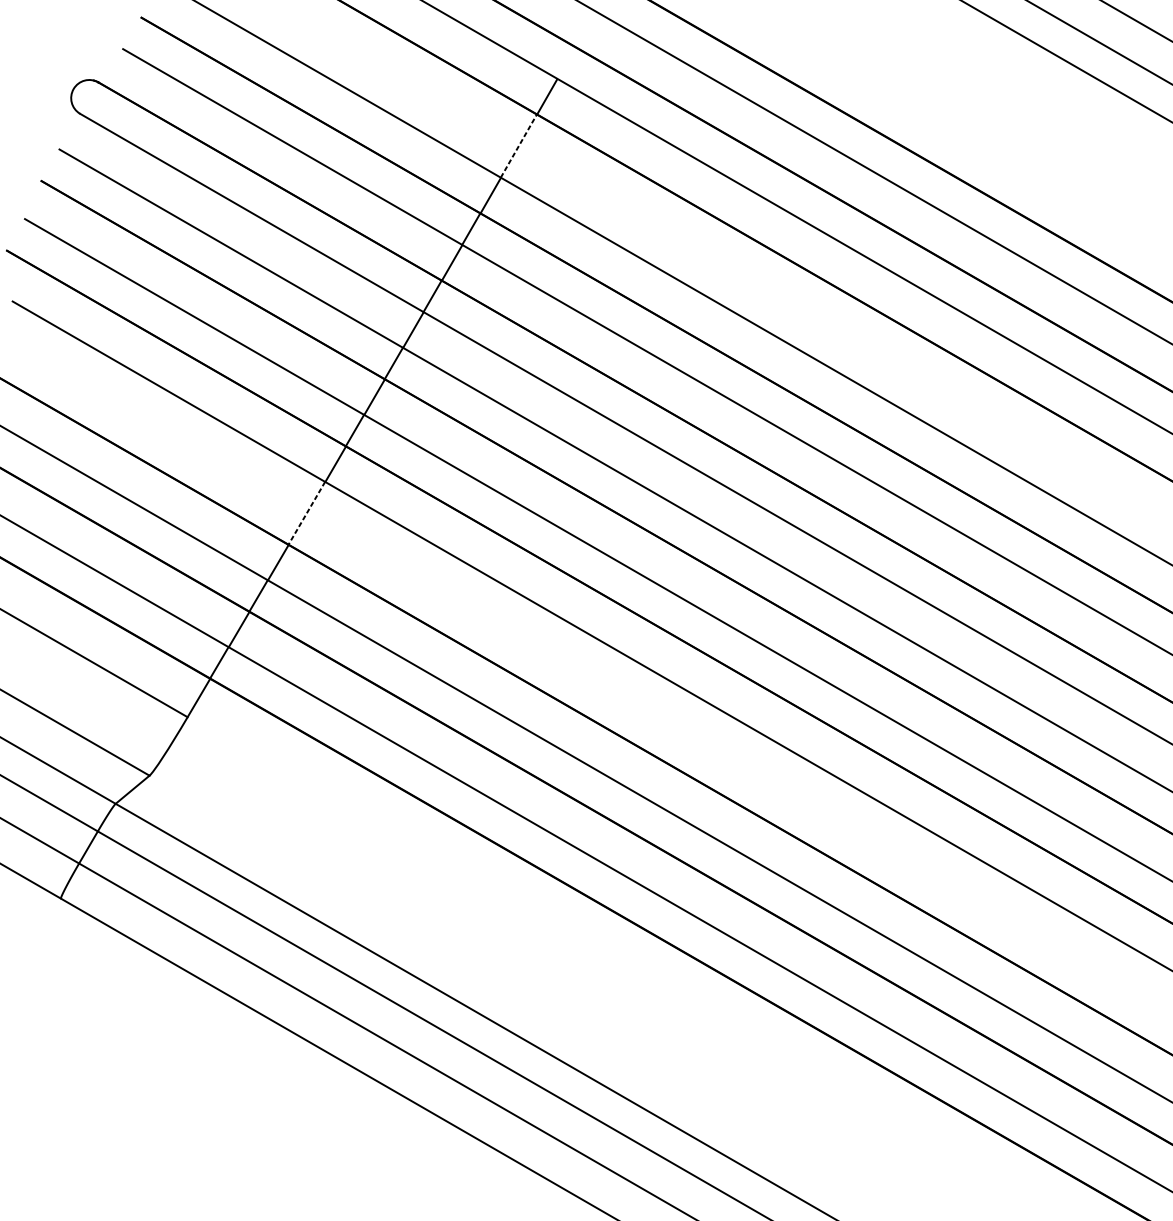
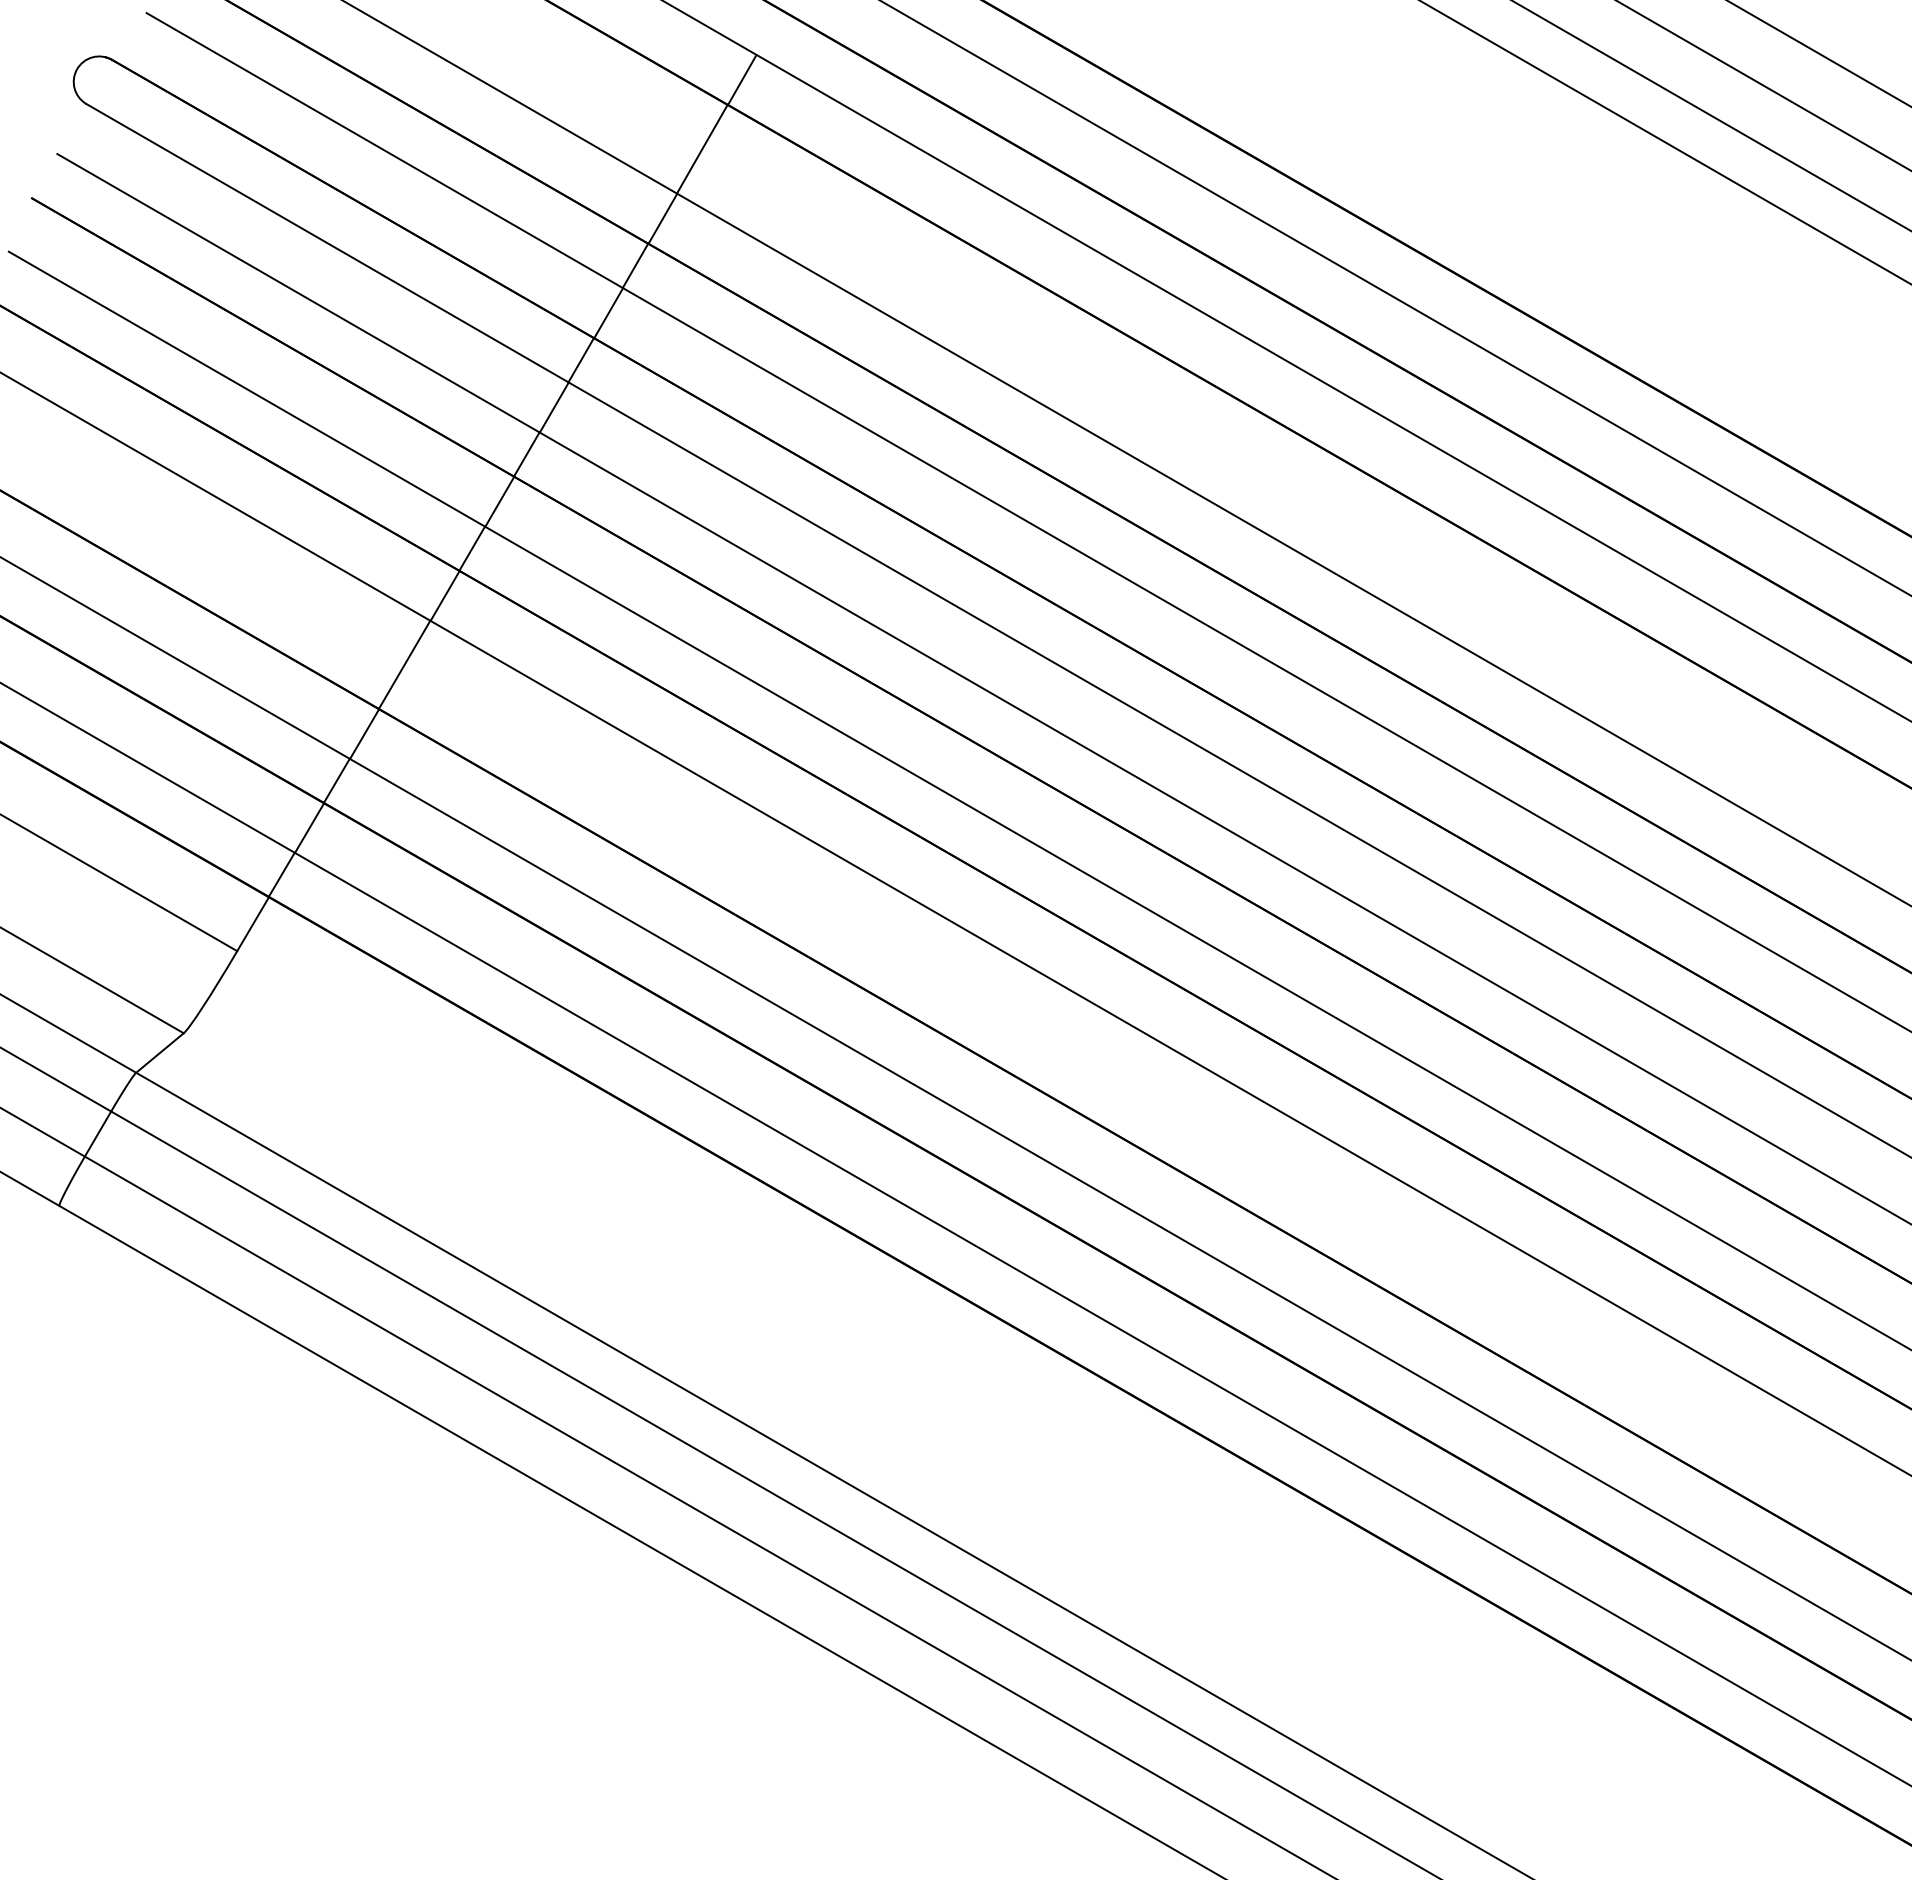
line: (519, 145) -> (702, 148), dashed -> solid
line: (306, 513) -> (404, 665), dashed -> solid

